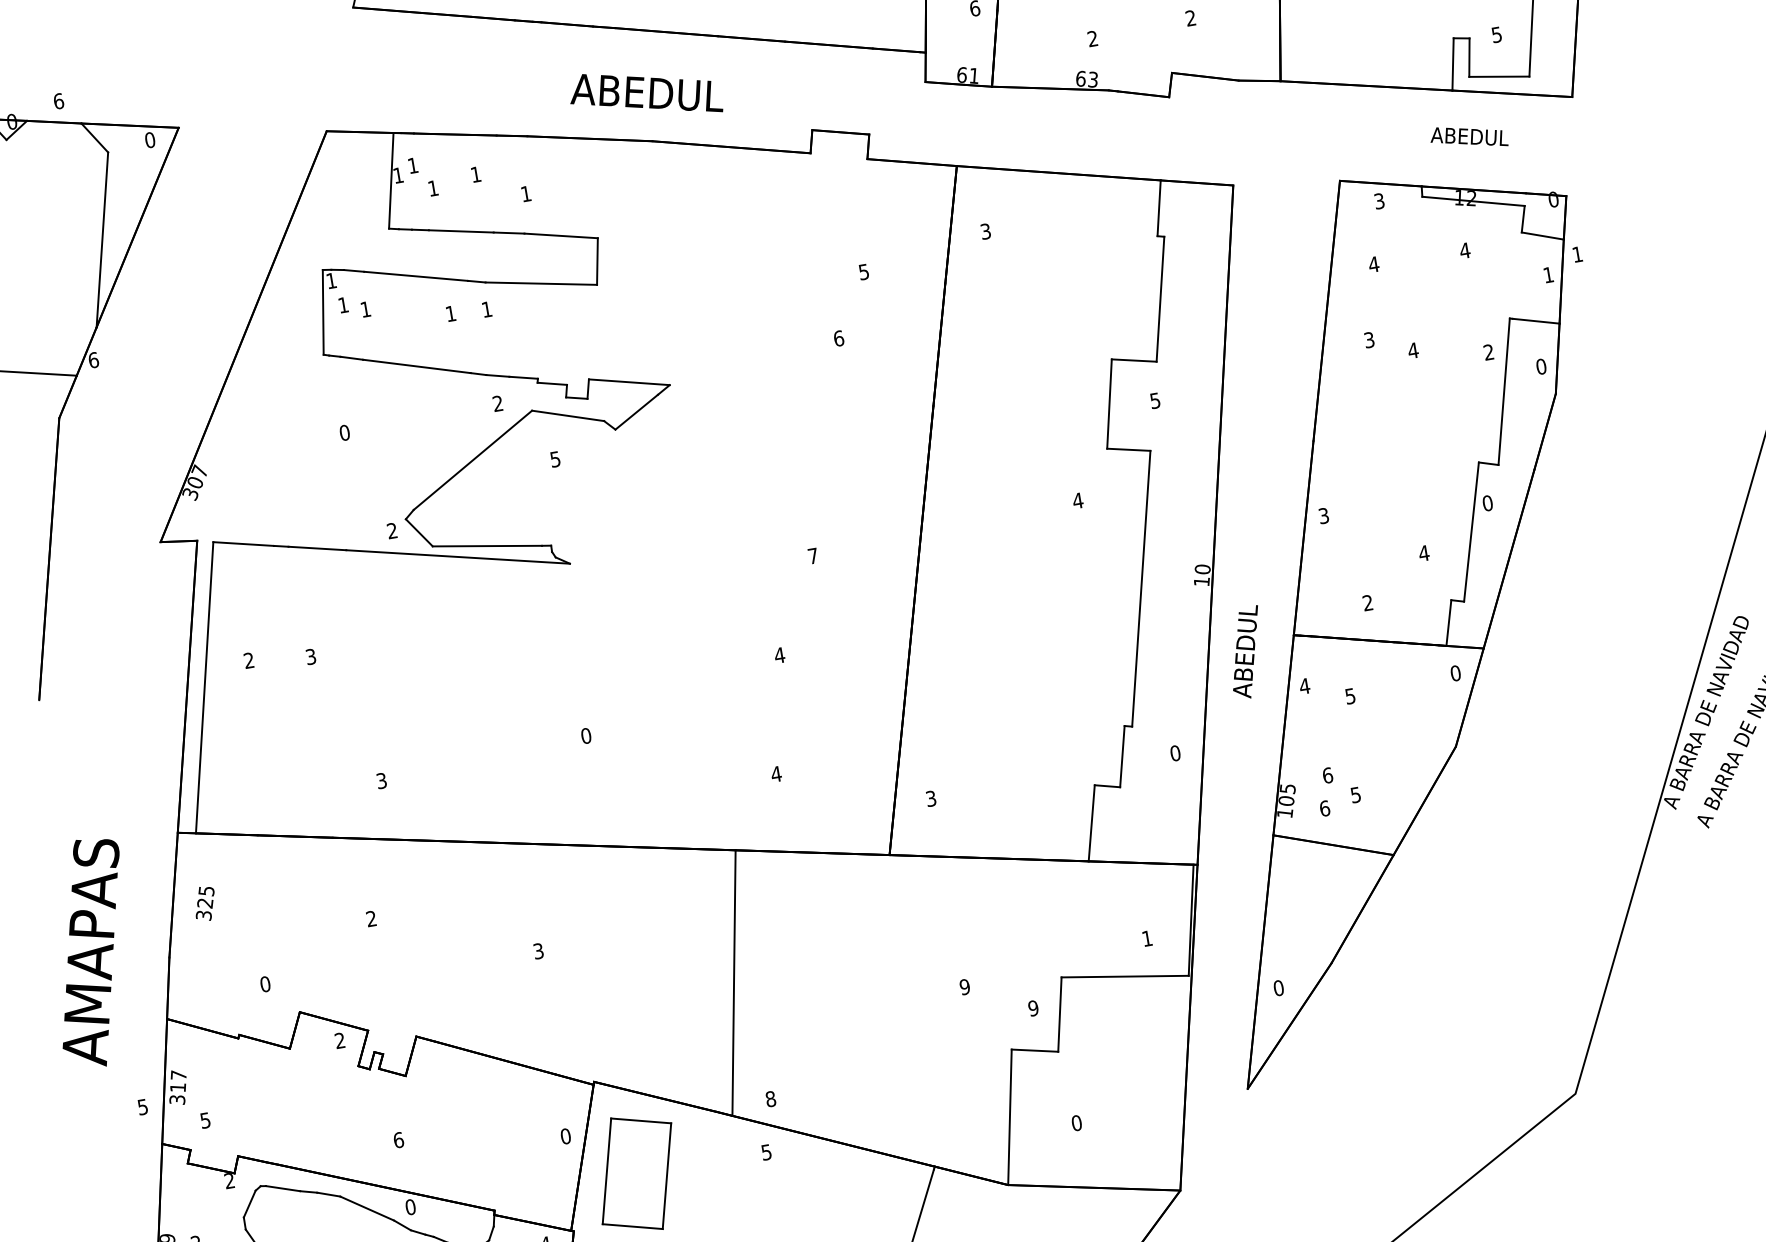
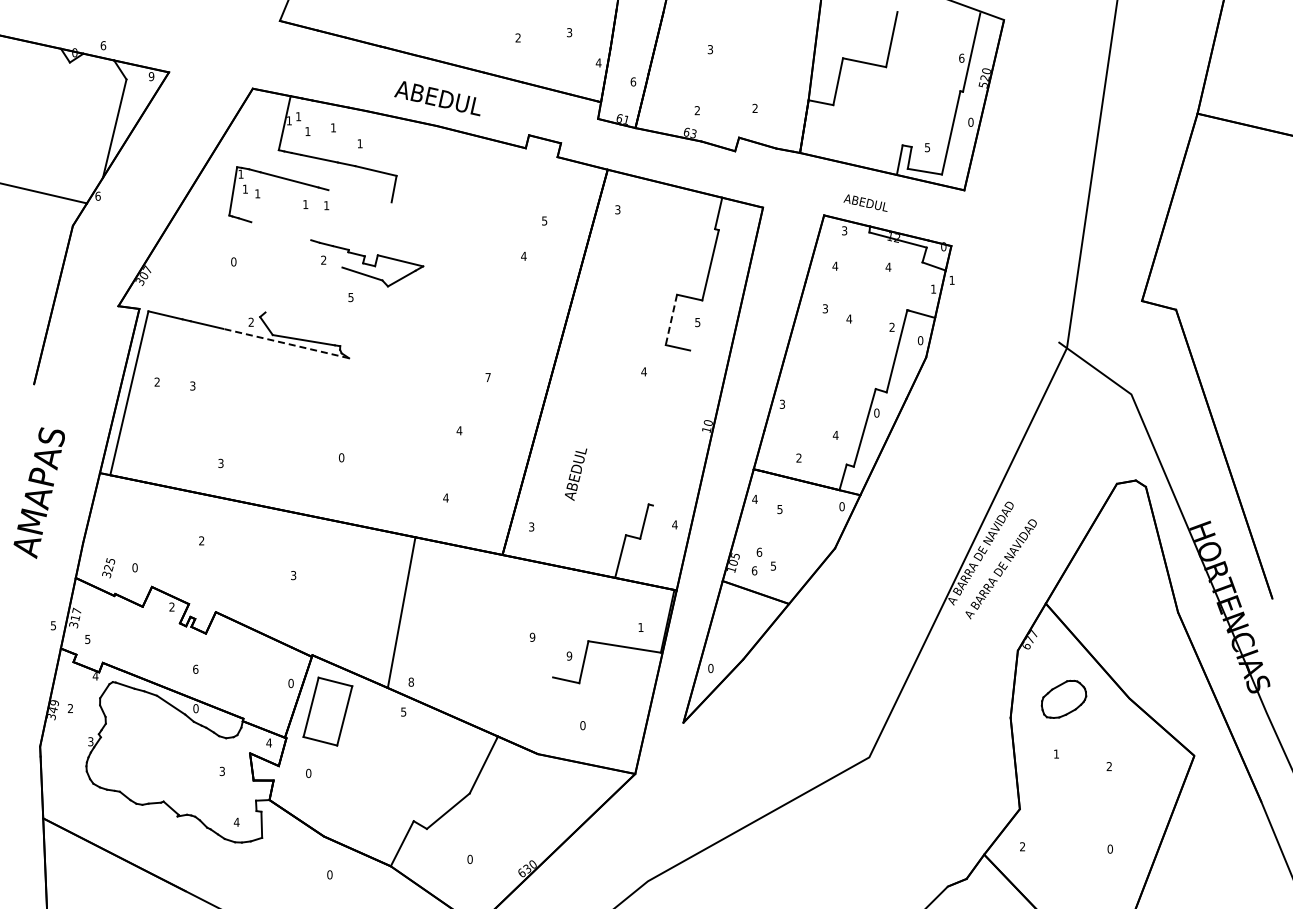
text: (1468, 136) -> (865, 202), moved
text: (149, 139) -> (151, 76), 0 -> 9
line: (540, 284) -> (359, 196), removed
text: (837, 337) -> (523, 255), 6 -> 4
line: (417, 366) -> (281, 231), removed
line: (1109, 403) -> (671, 319), solid -> dashed
line: (471, 459) -> (303, 289), removed
line: (458, 556) -> (286, 343), solid -> dashed
line: (1141, 587) -> (671, 427), removed
text: (1247, 652) -> (576, 474), moved
text: (1174, 752) -> (674, 524), 0 -> 4
text: (204, 904) -> (108, 568), moved
text: (90, 952) -> (38, 492), moved
line: (1009, 1116) -> (545, 715), removed
text: (229, 1179) -> (95, 675), 2 -> 4

